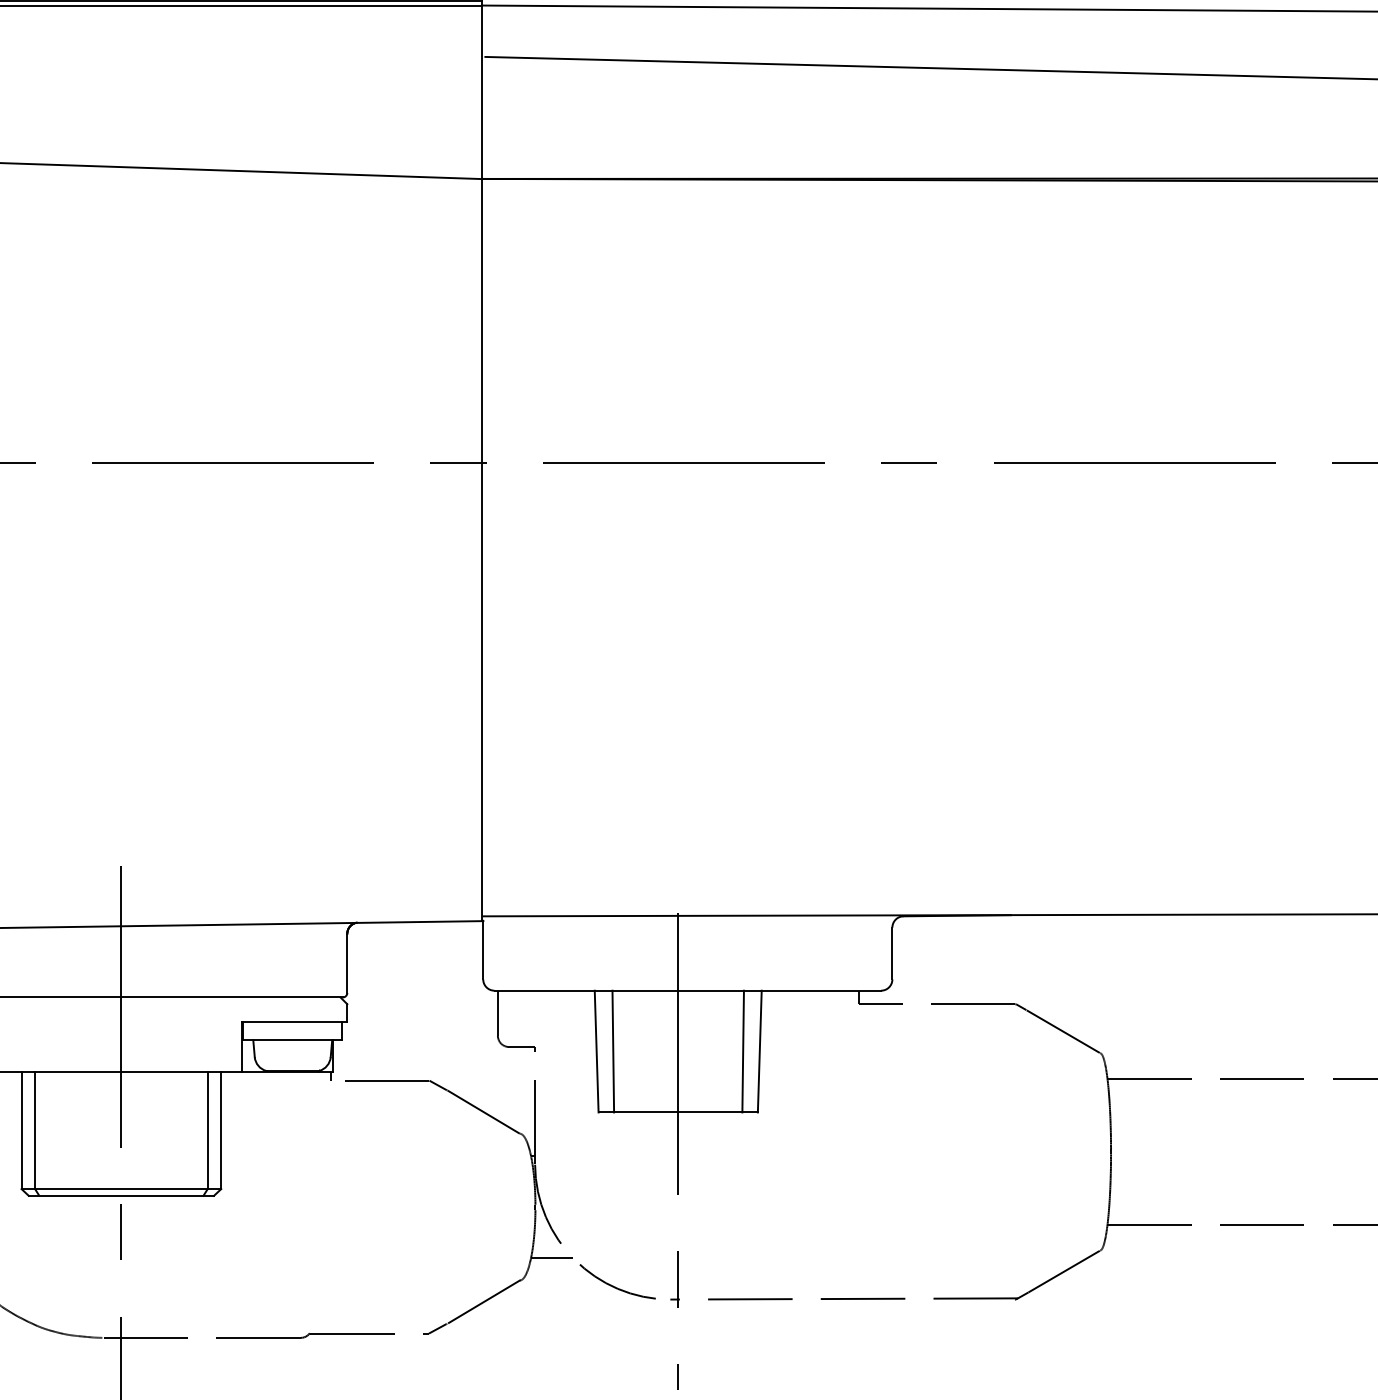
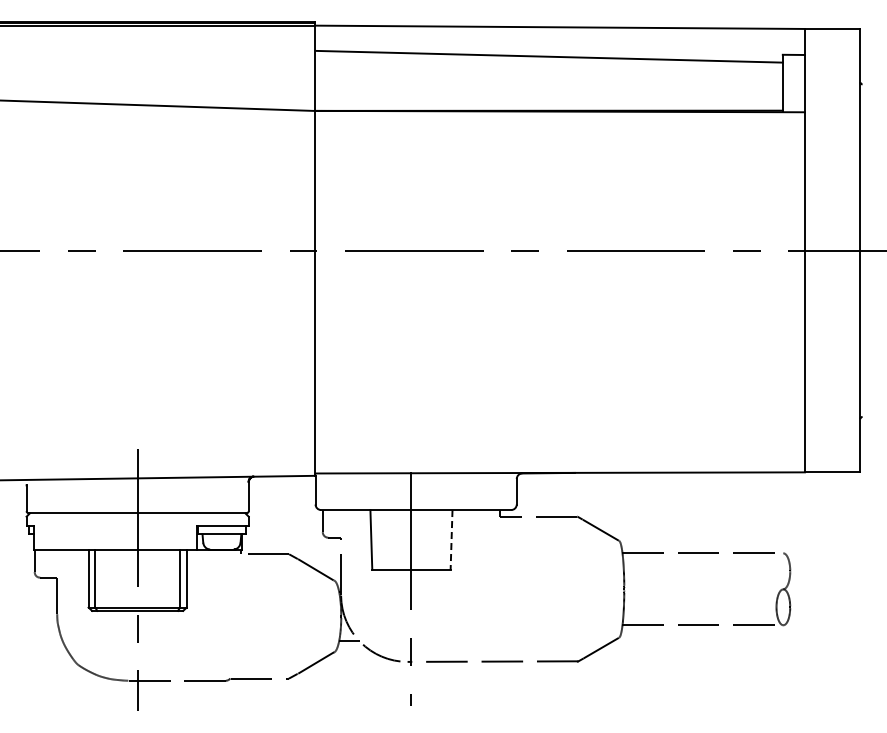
line: (613, 1050) -> (379, 539), removed
line: (743, 1050) -> (443, 539), removed
line: (759, 1050) -> (451, 539), solid -> dashed

